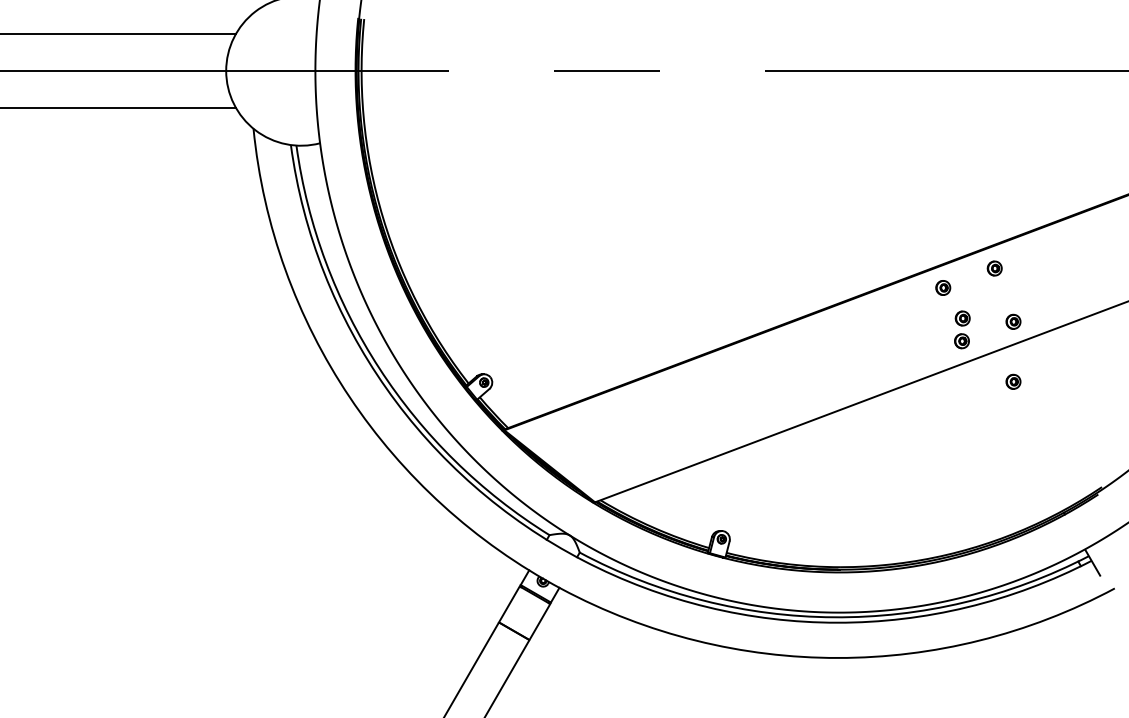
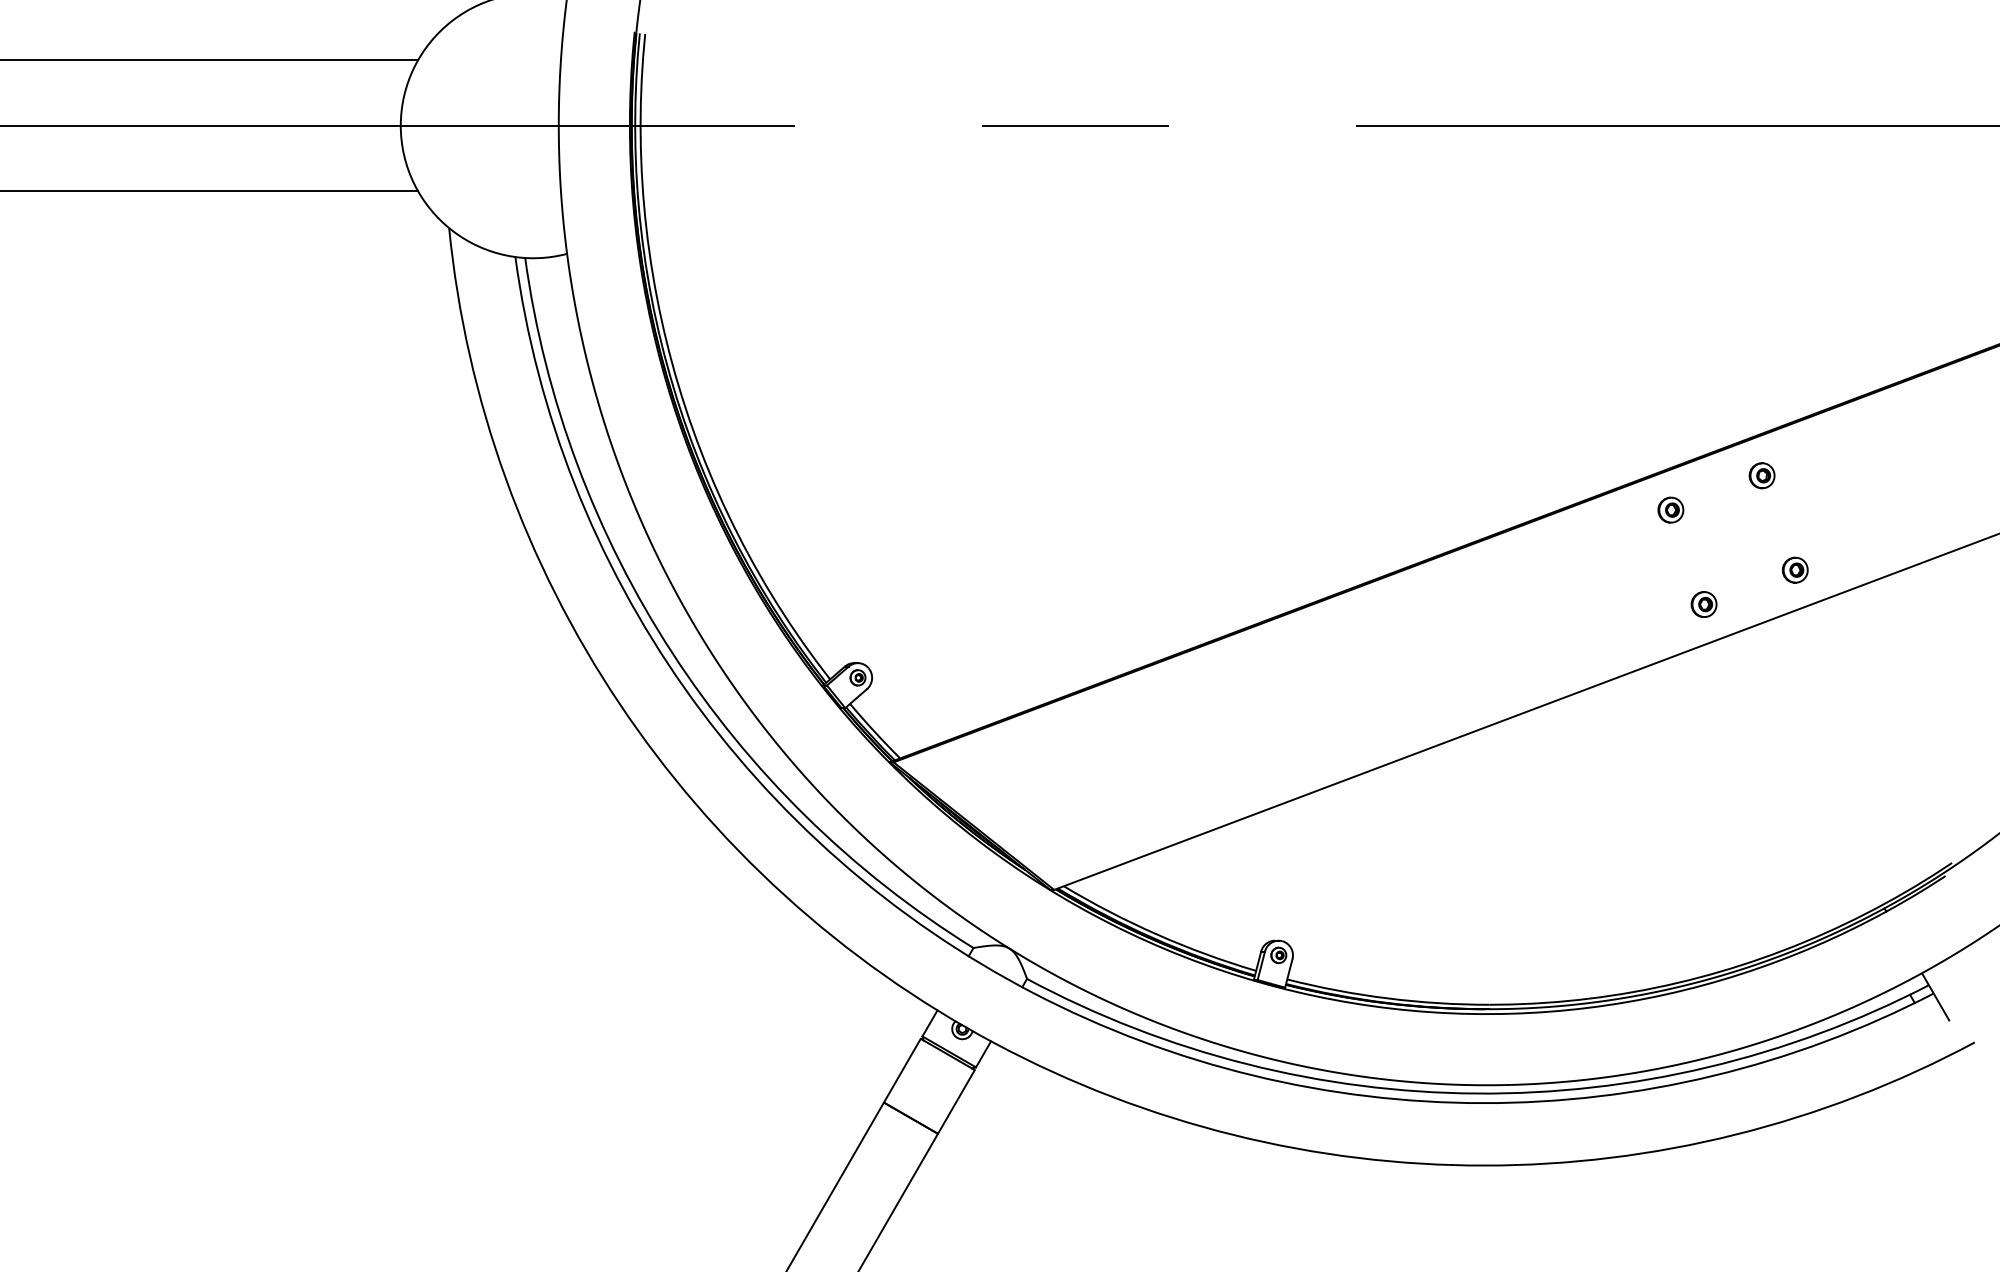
part: (962, 318) -> (1704, 564), removed
part: (1013, 381) -> (1795, 675), removed

